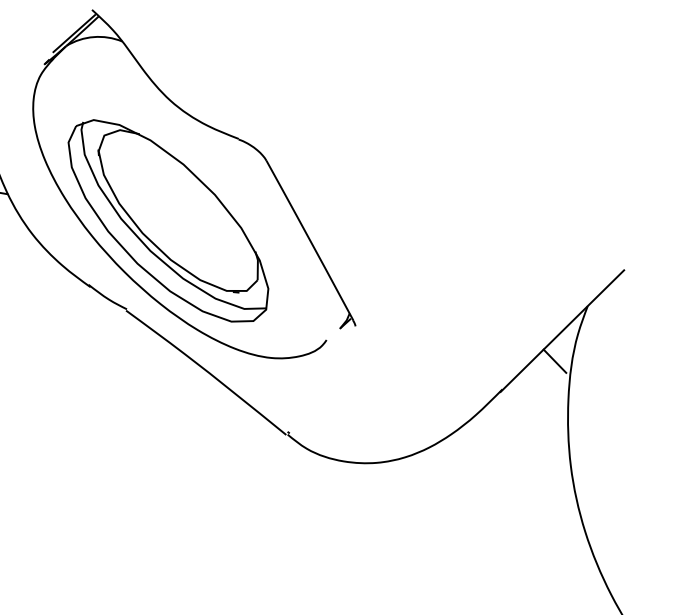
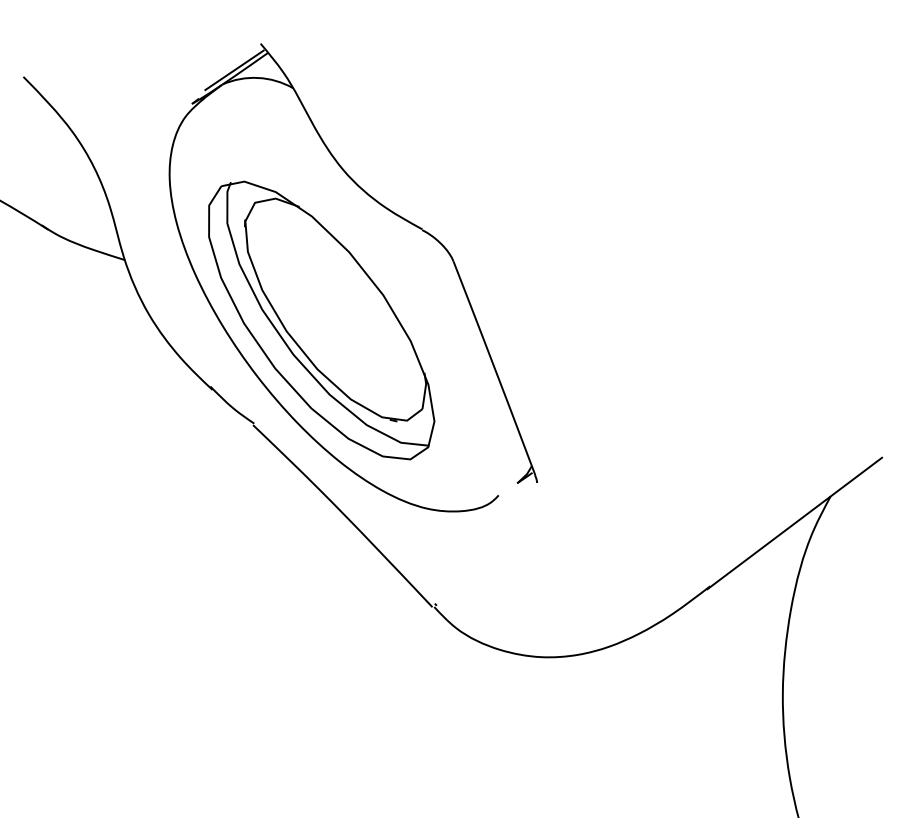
line: (554, 360) -> (780, 559), removed

